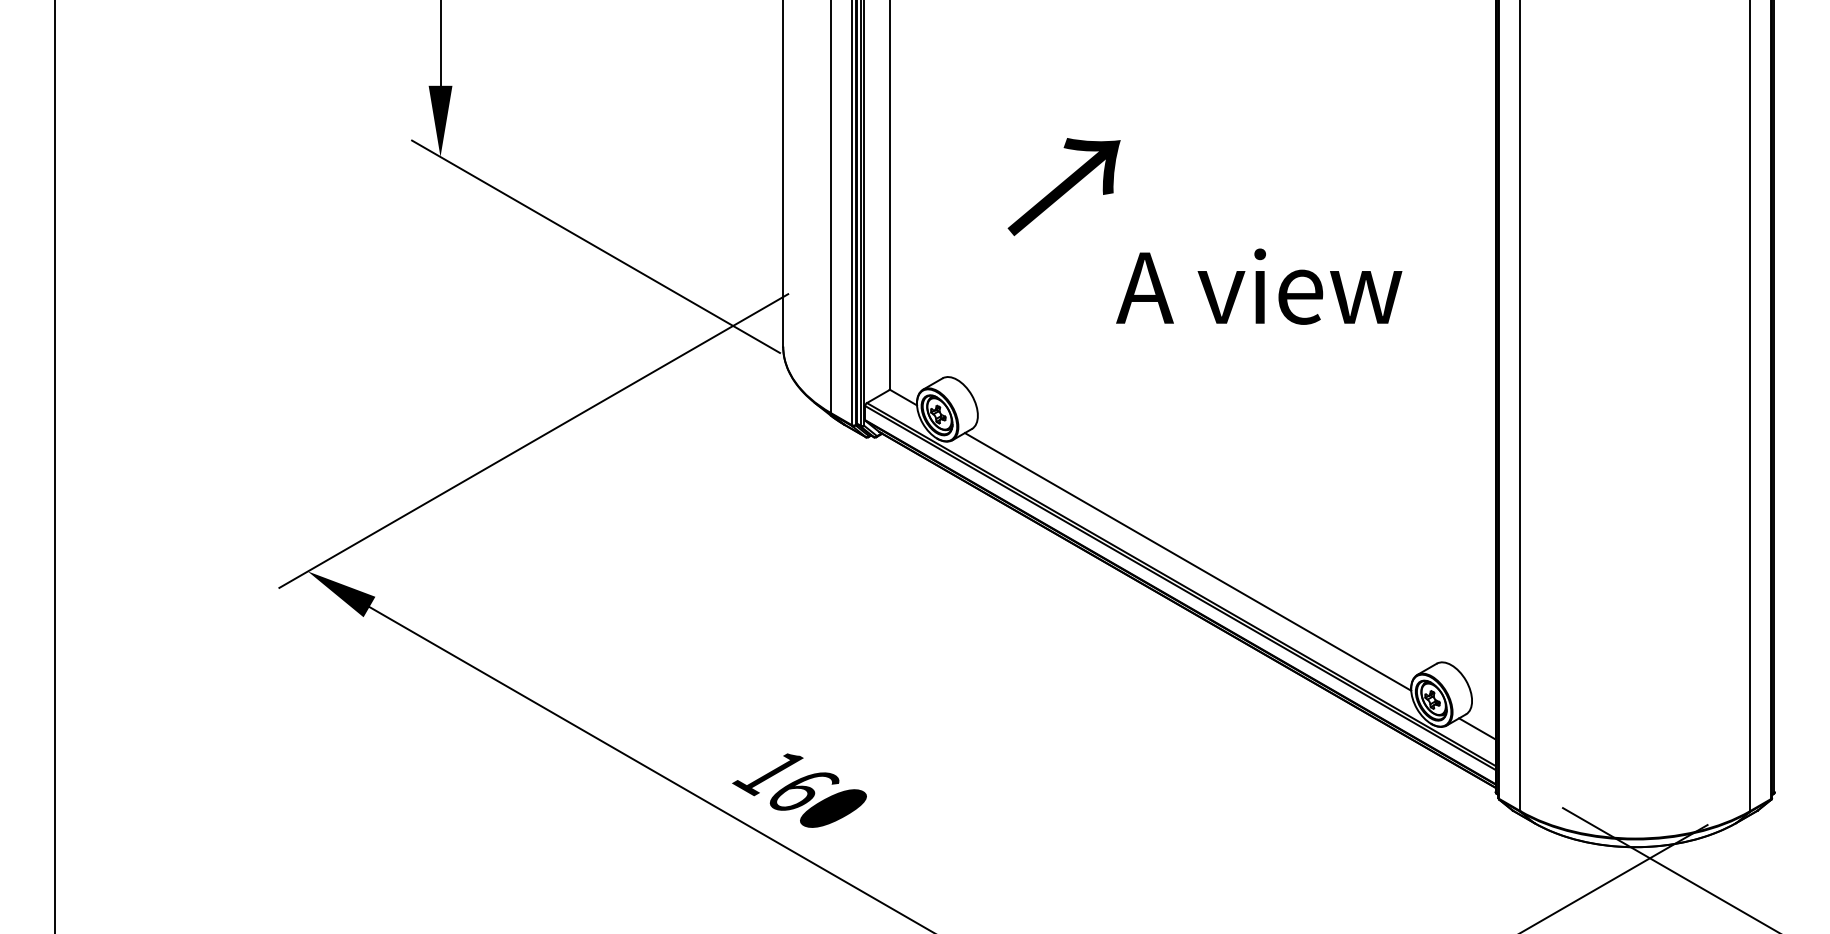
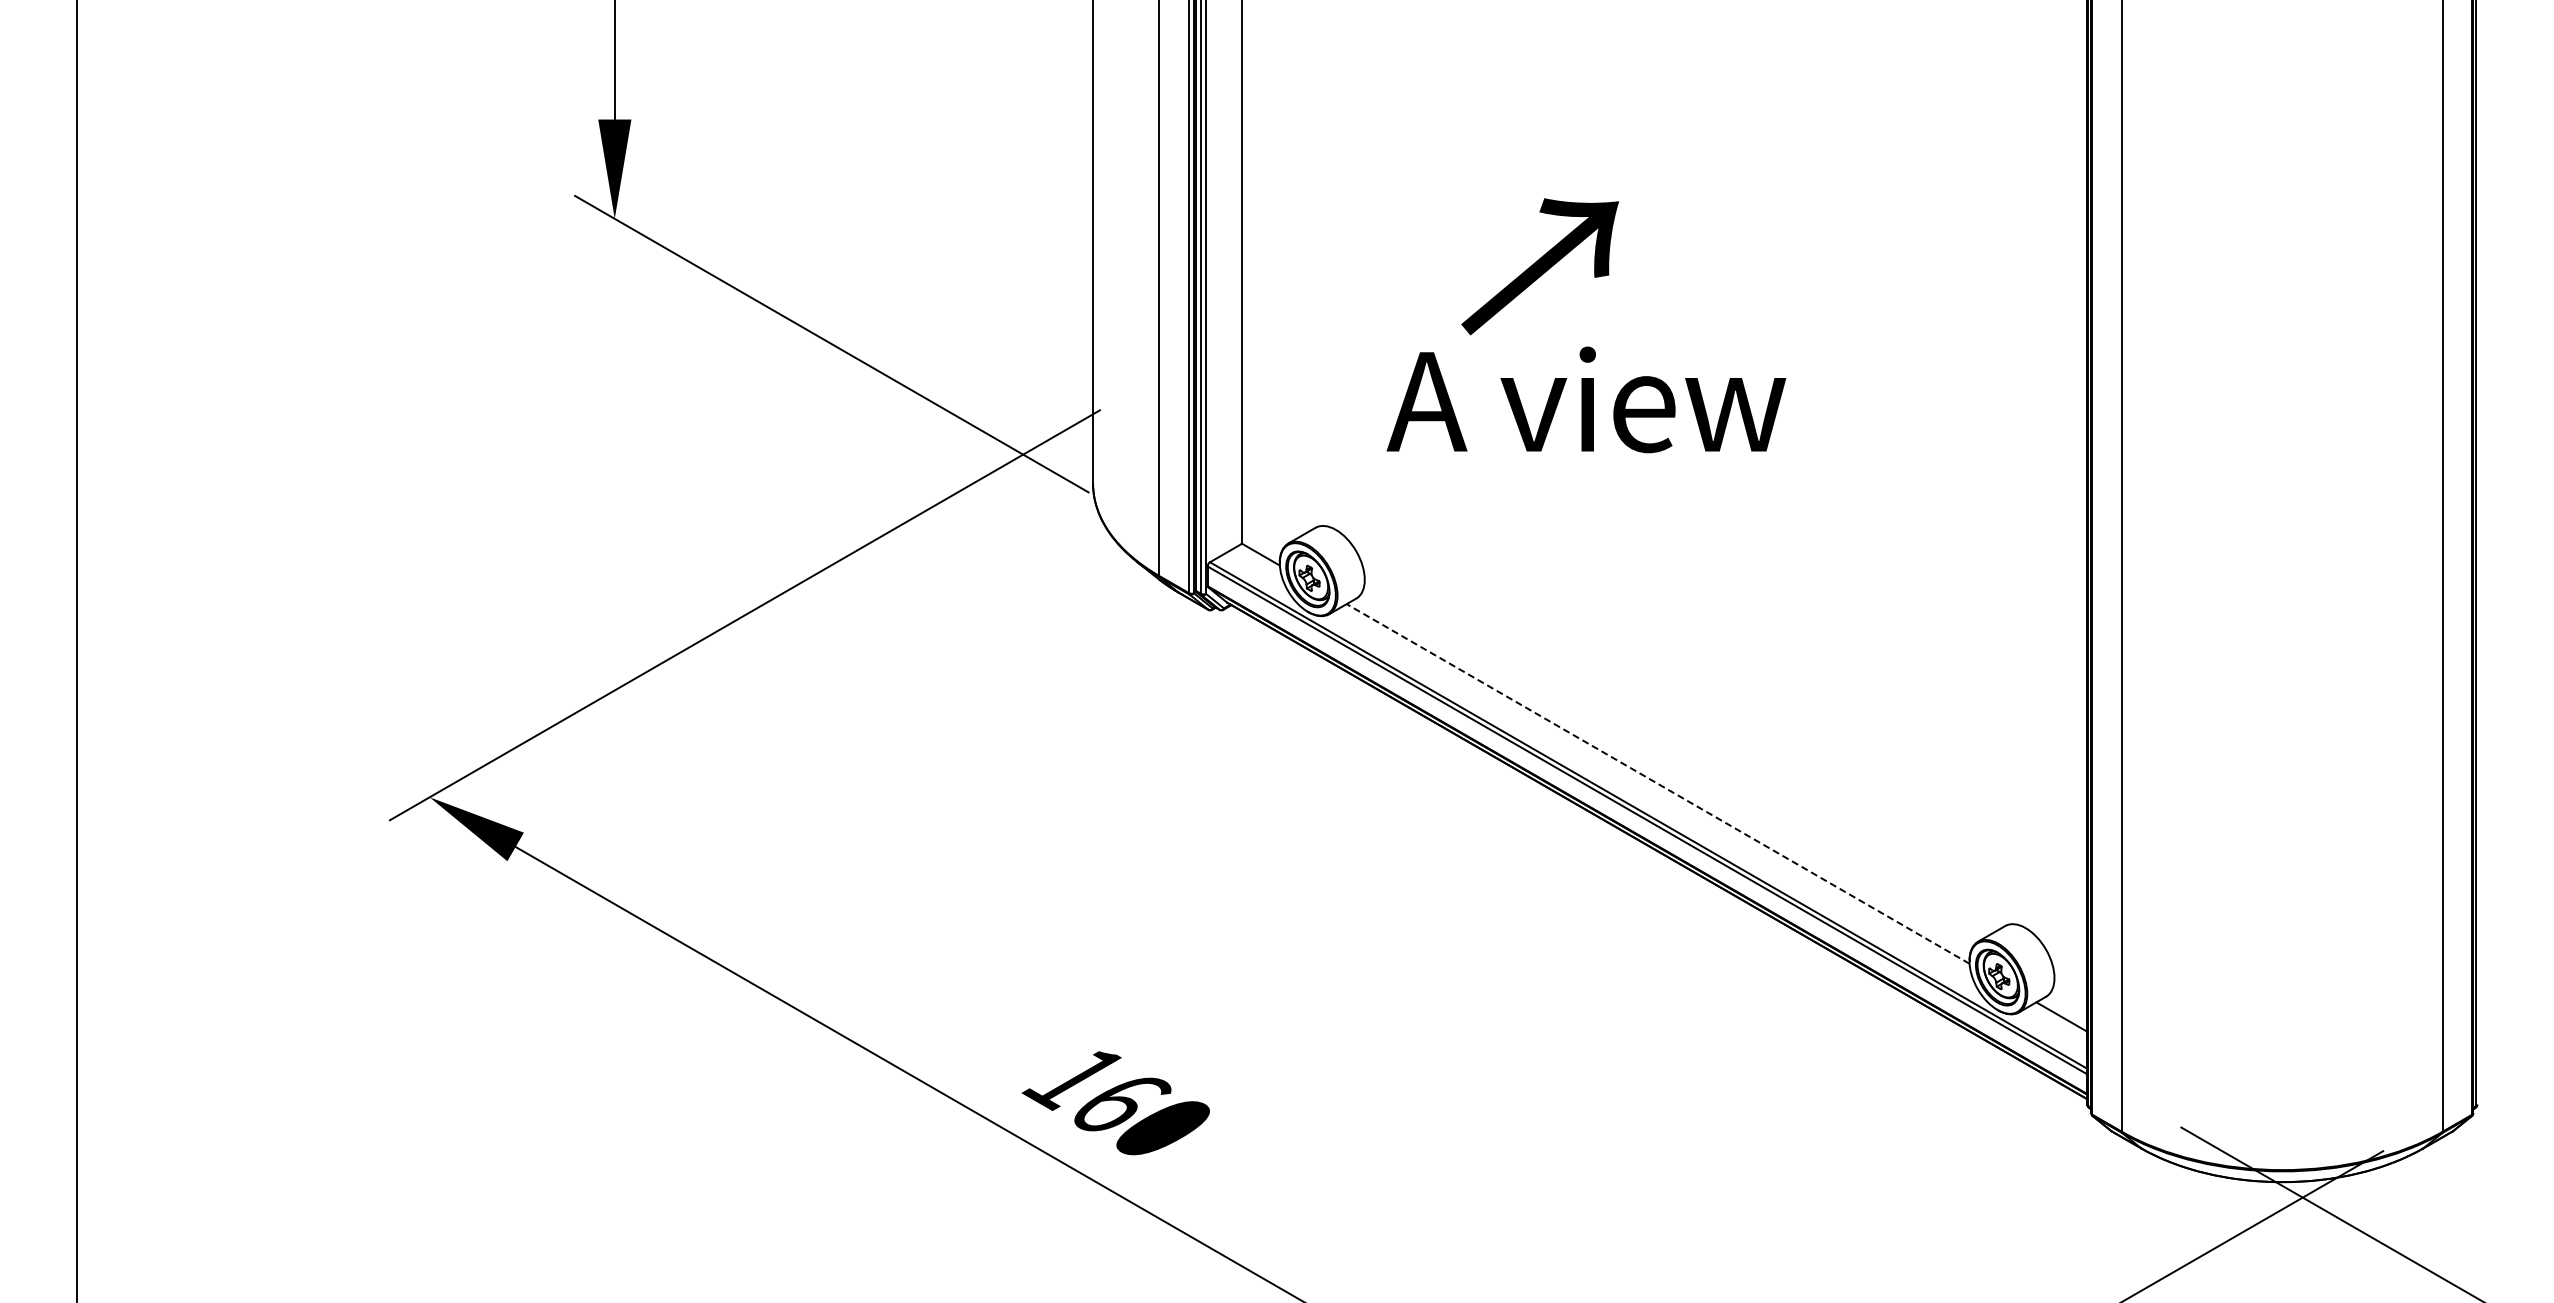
text: (1064, 186) -> (1540, 266), moved
text: (1259, 286) -> (1586, 399), moved
line: (1188, 561) -> (1658, 783), solid -> dashed

